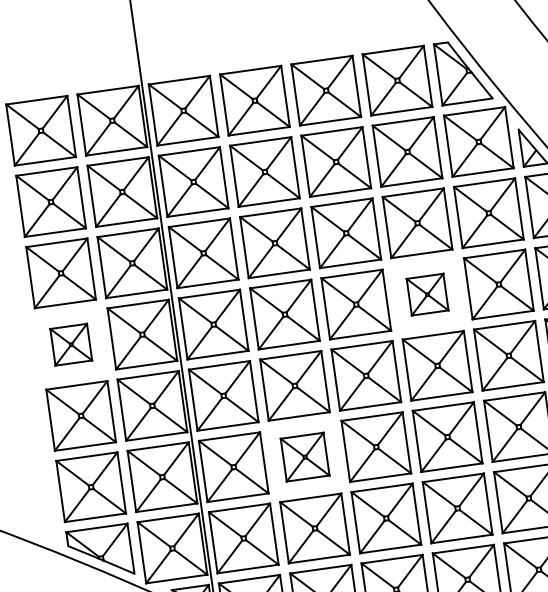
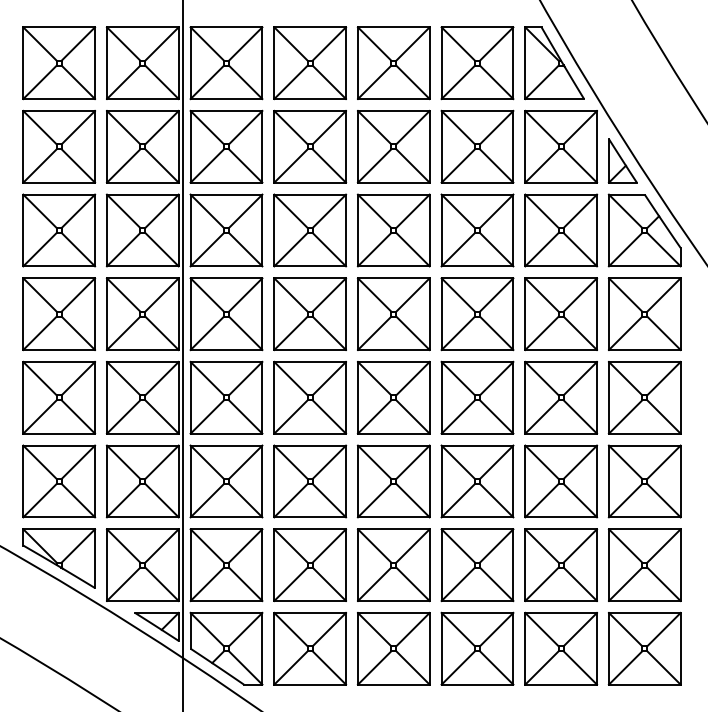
part: (427, 294) -> (477, 314), size x1.67
part: (71, 344) -> (59, 314), size x1.67
part: (305, 457) -> (310, 481), size x1.43

